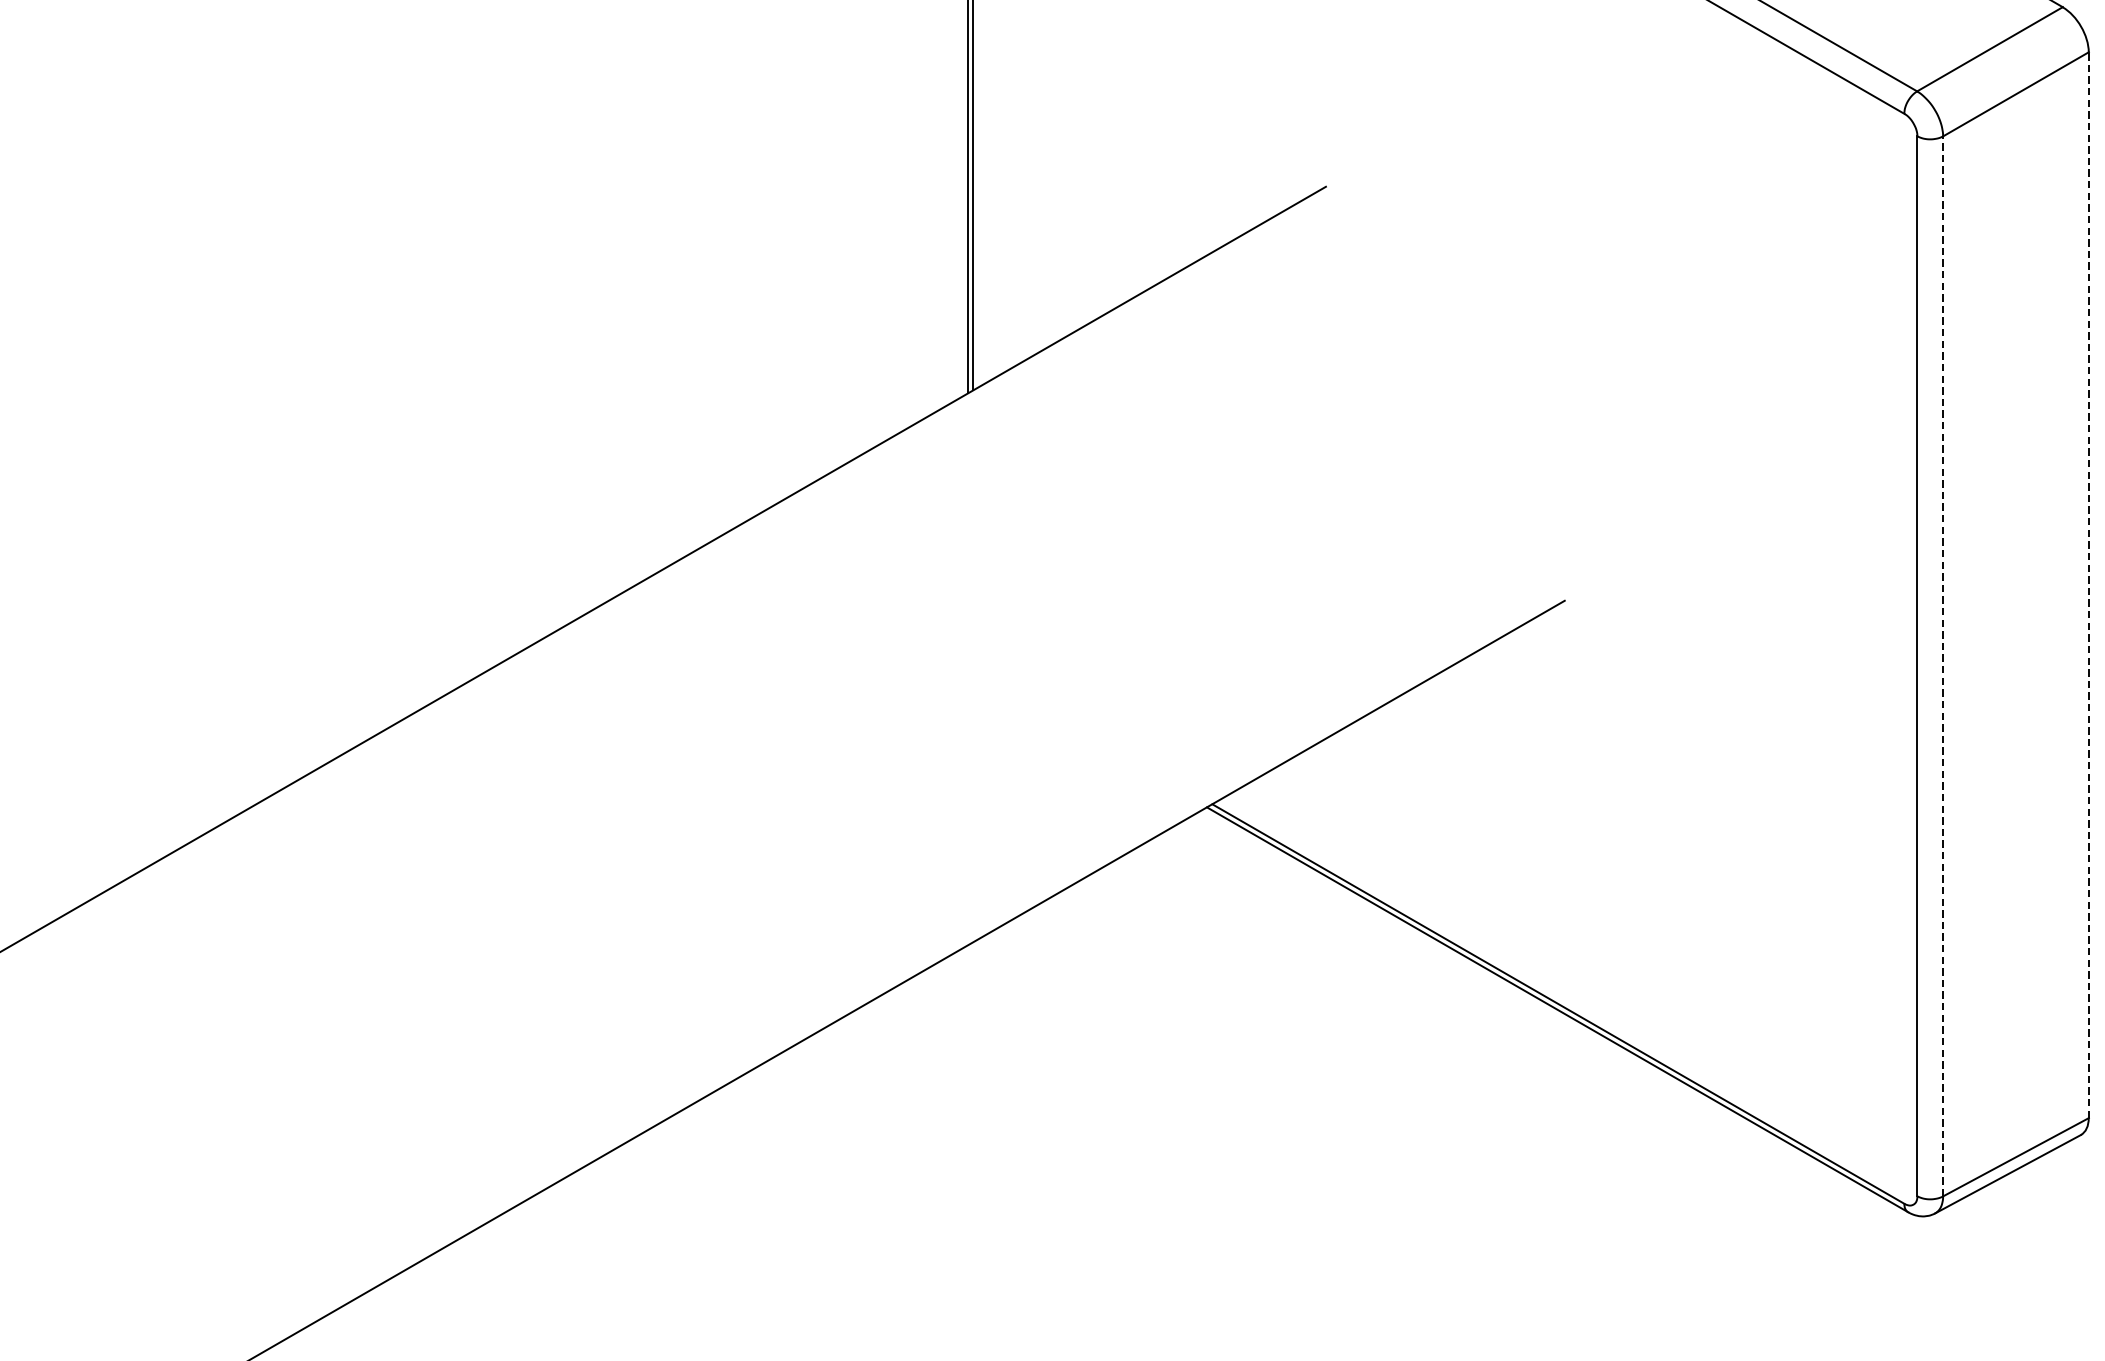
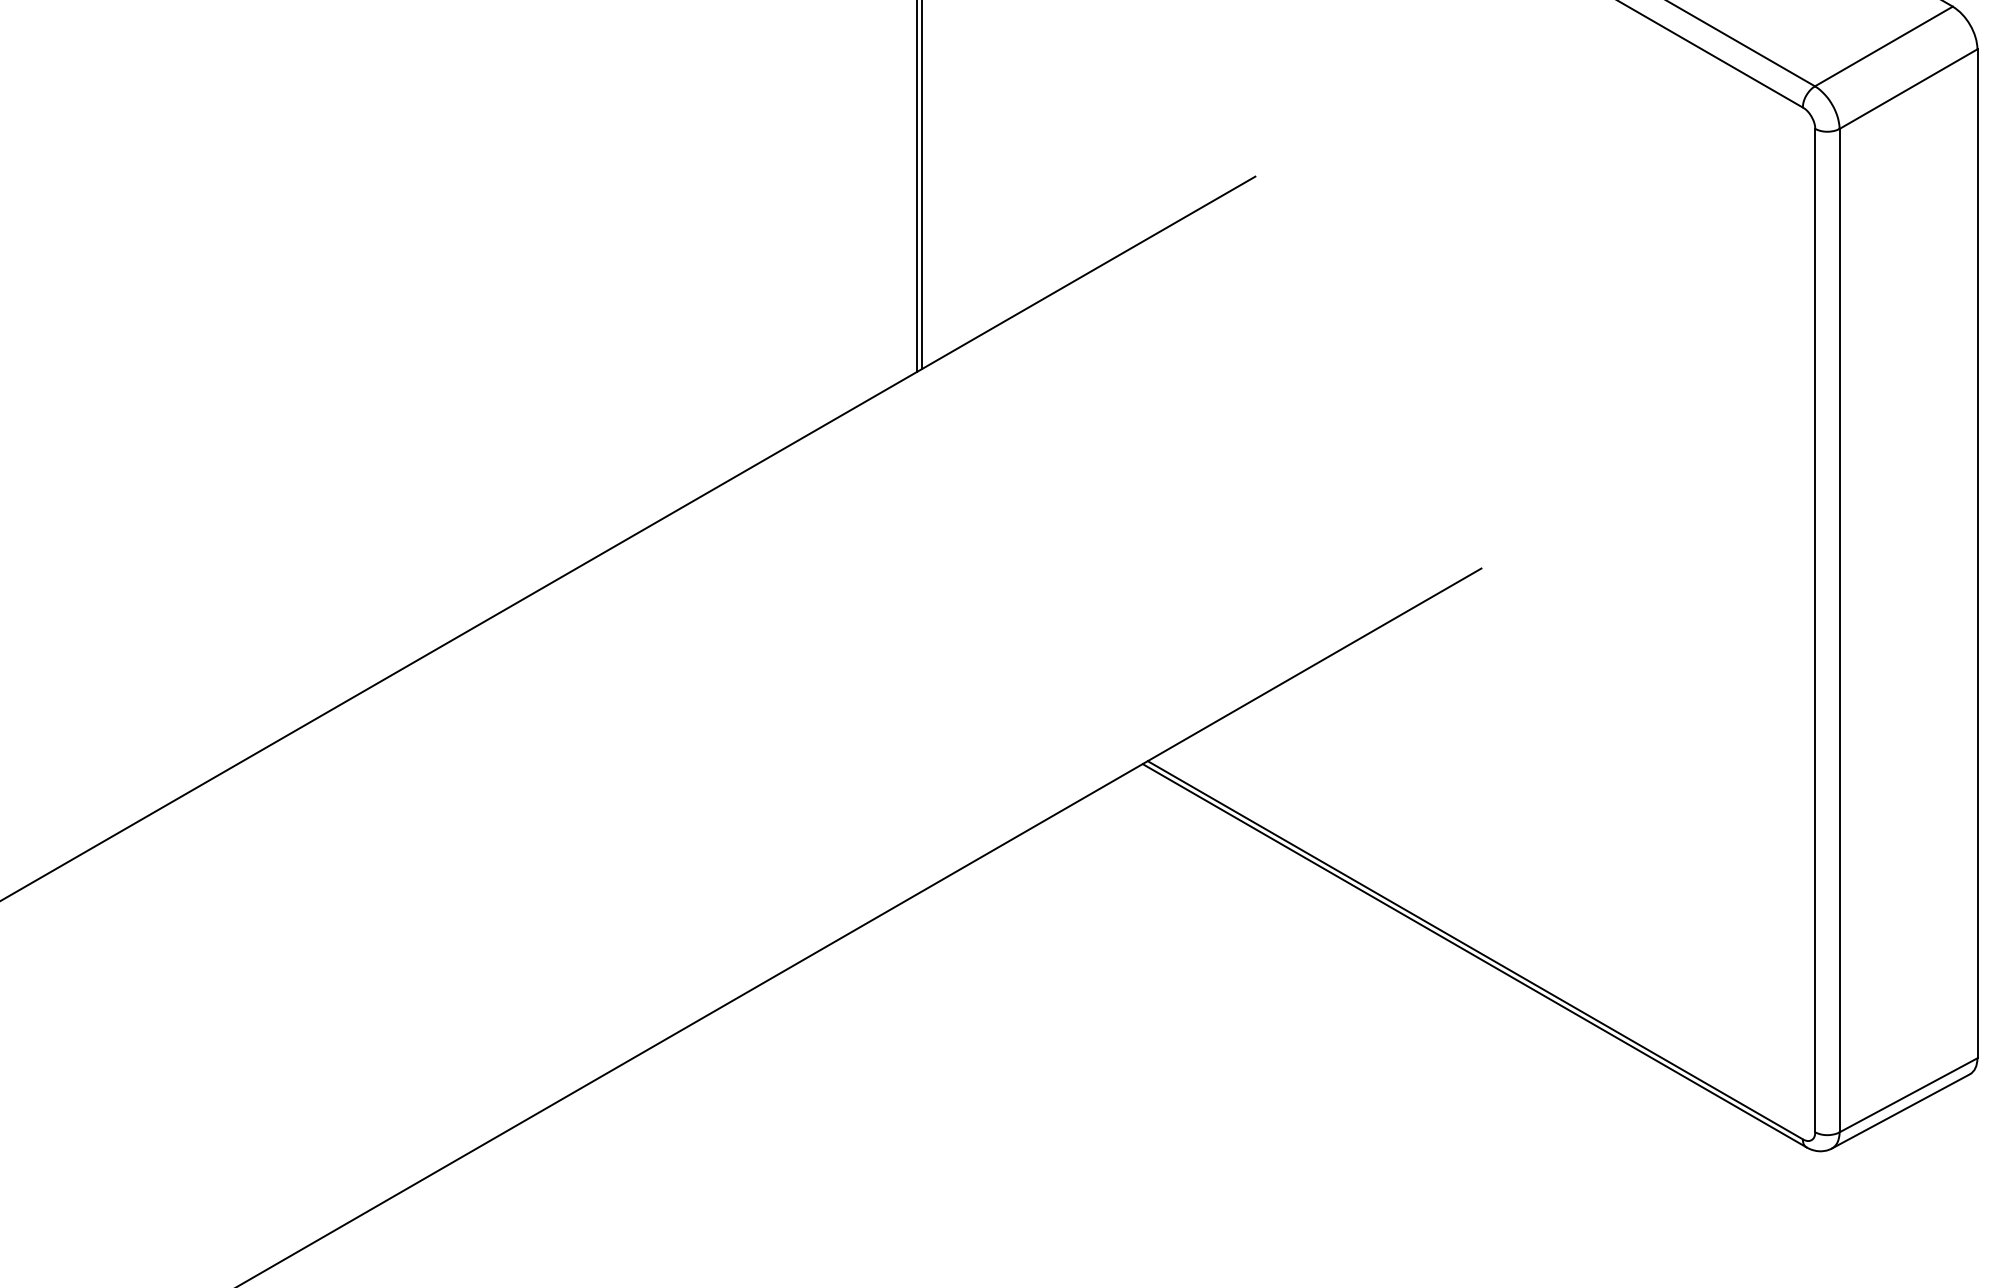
line: (2088, 584) -> (1977, 553), dashed -> solid
line: (1943, 666) -> (1839, 630), dashed -> solid

